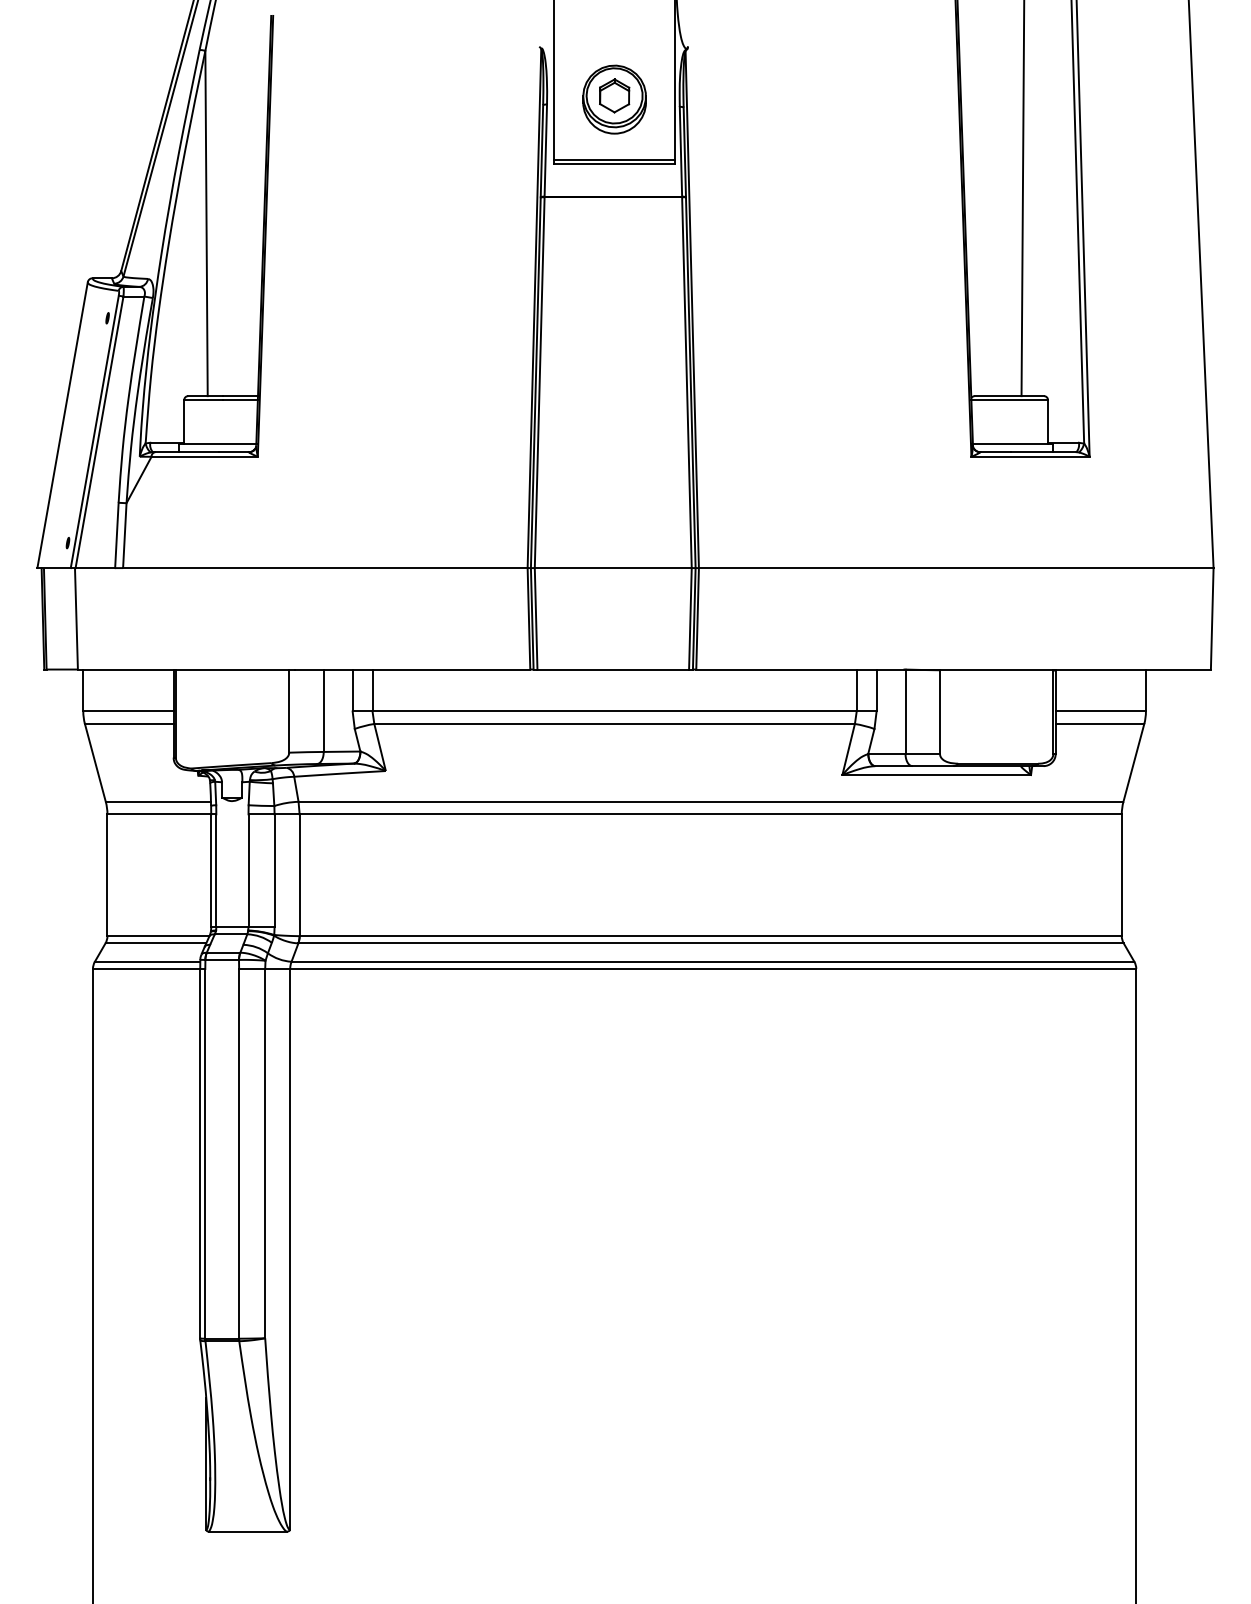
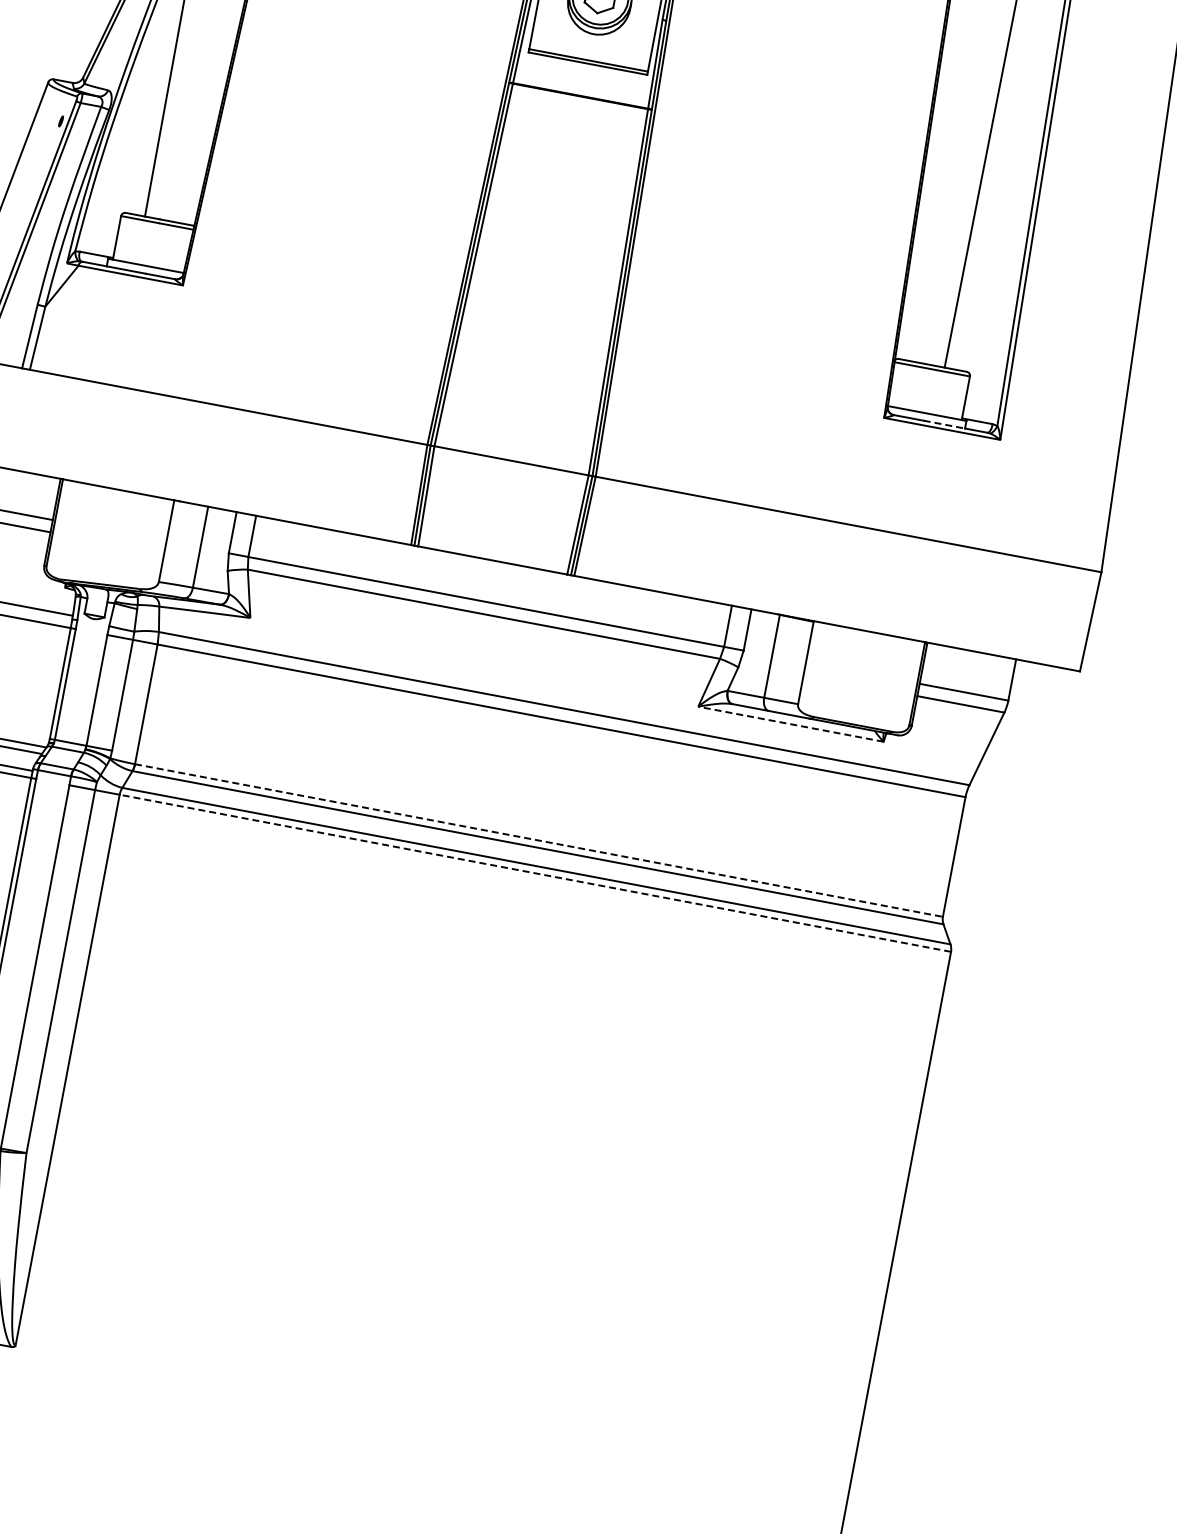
line: (1032, 452) -> (944, 425), solid -> dashed
line: (936, 775) -> (790, 724), solid -> dashed
line: (711, 936) -> (539, 841), solid -> dashed
line: (712, 969) -> (534, 873), solid -> dashed

